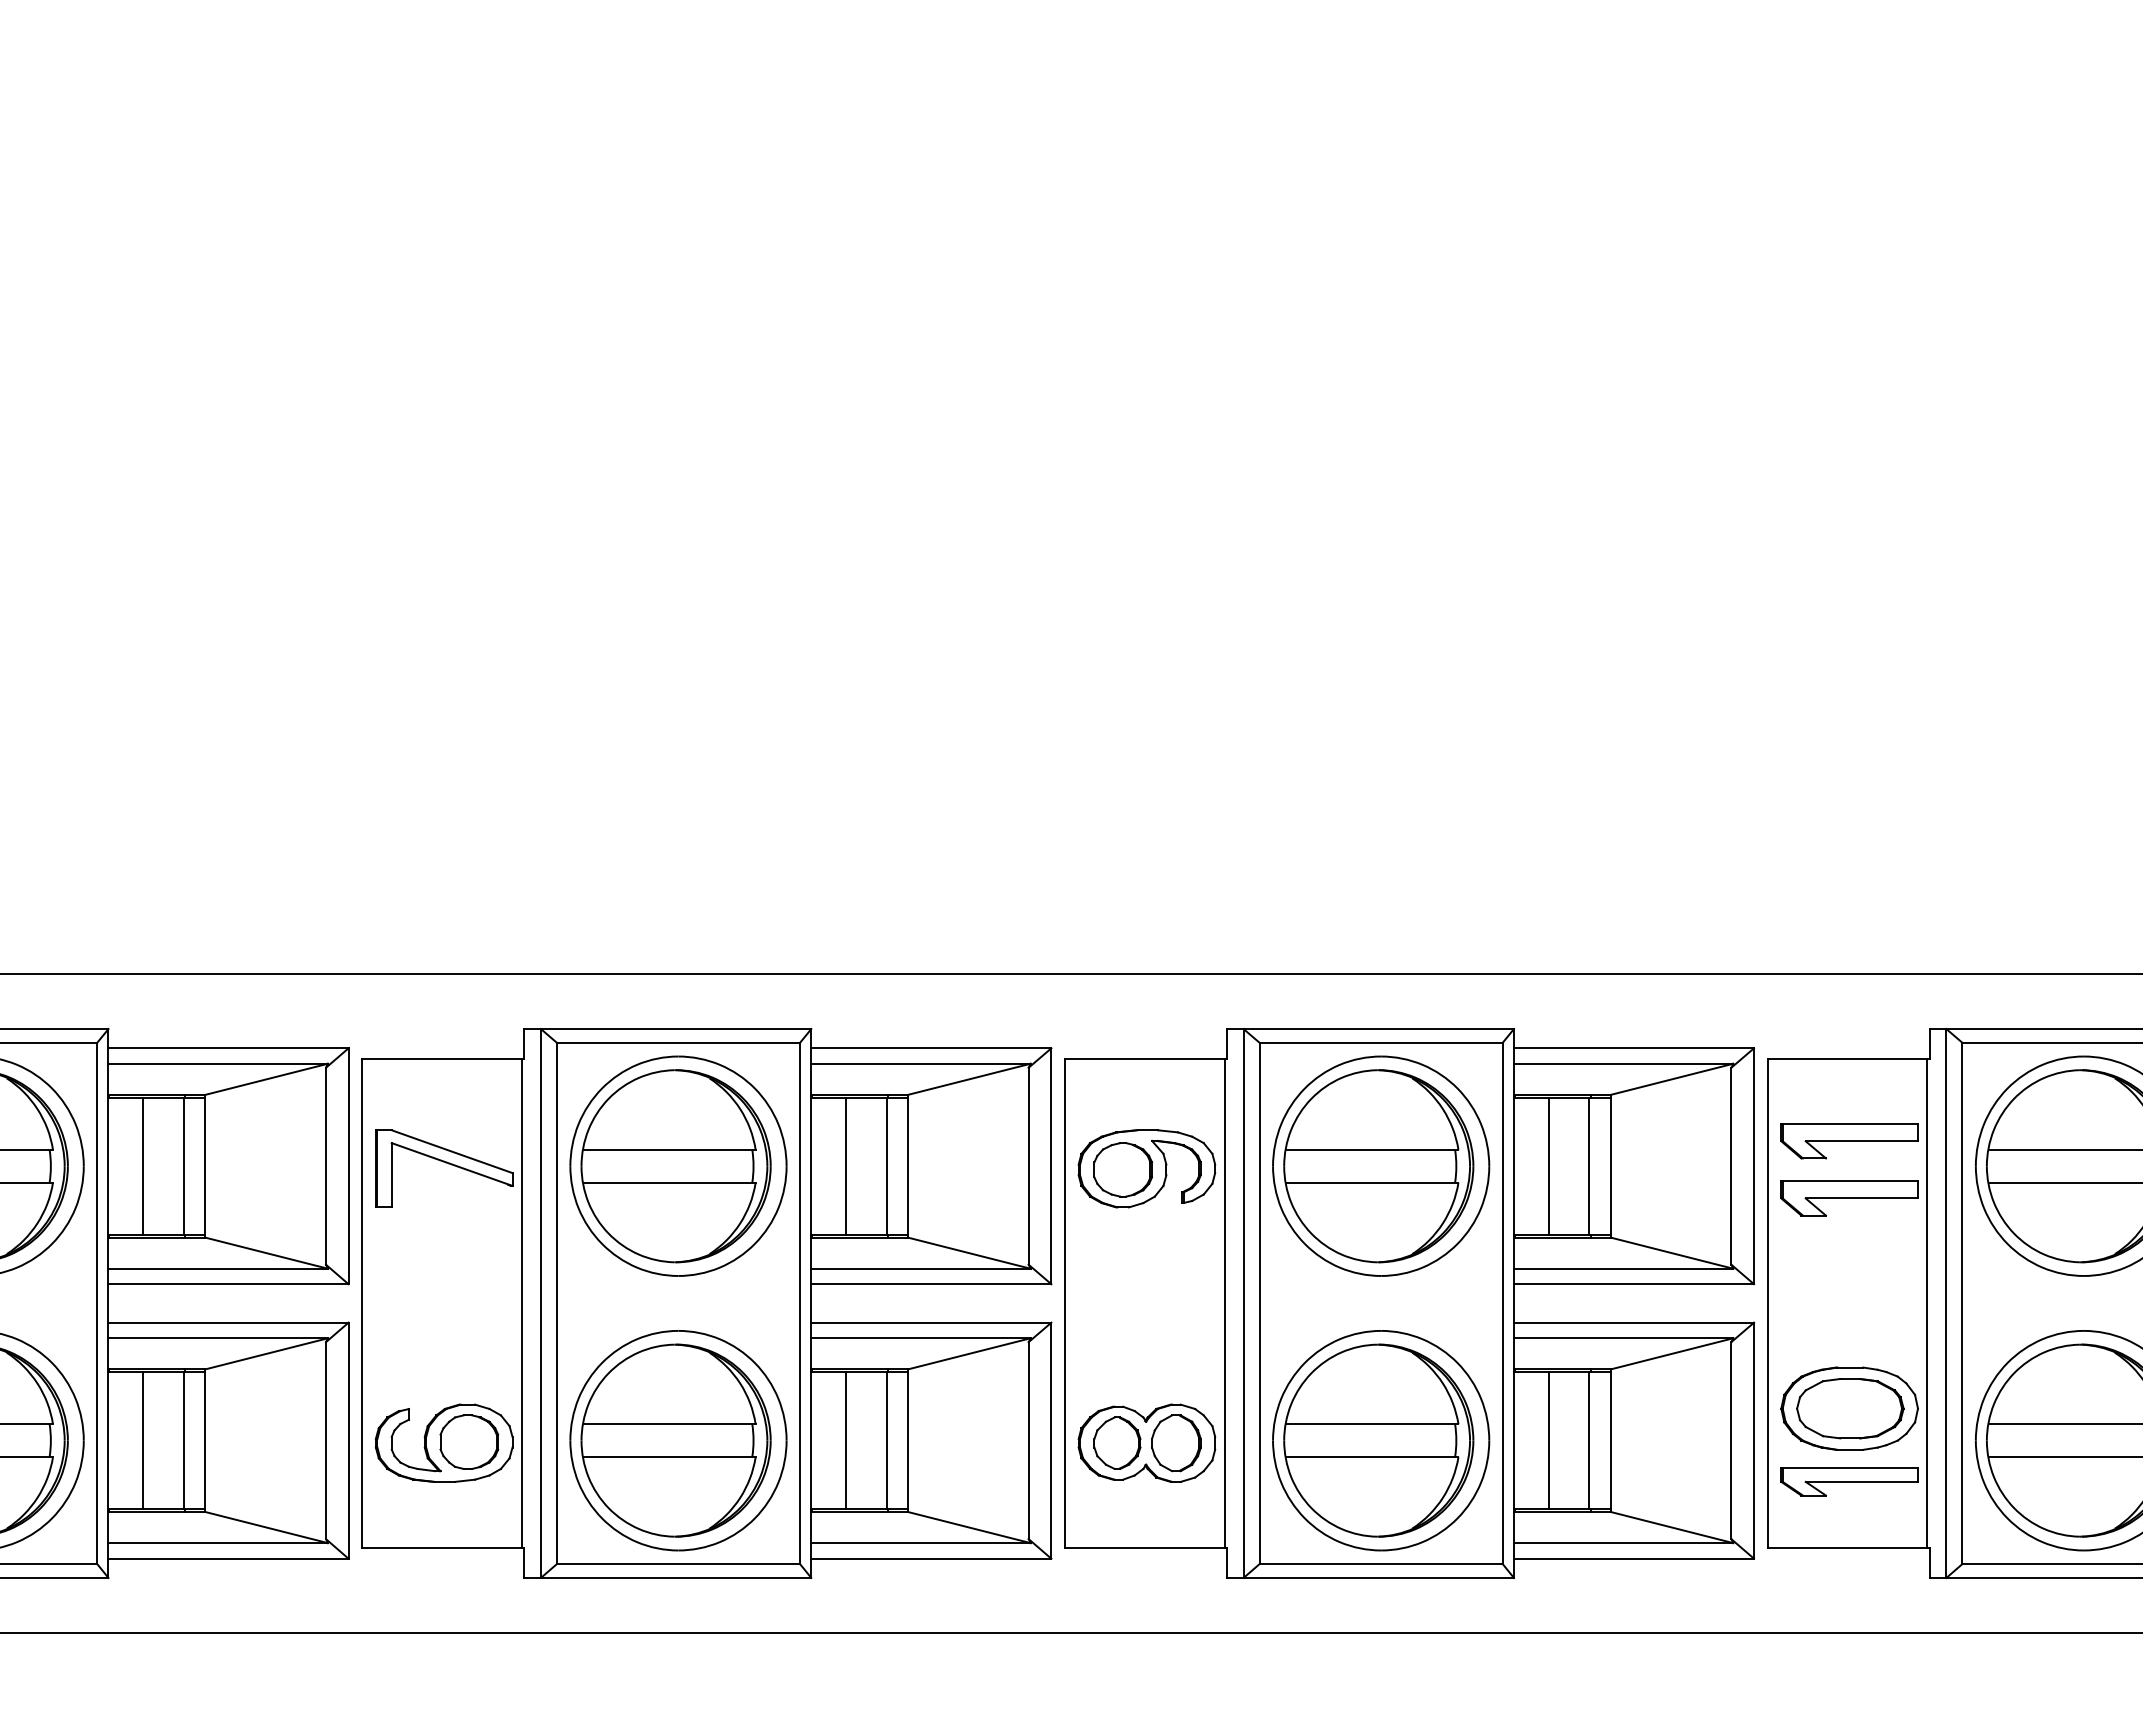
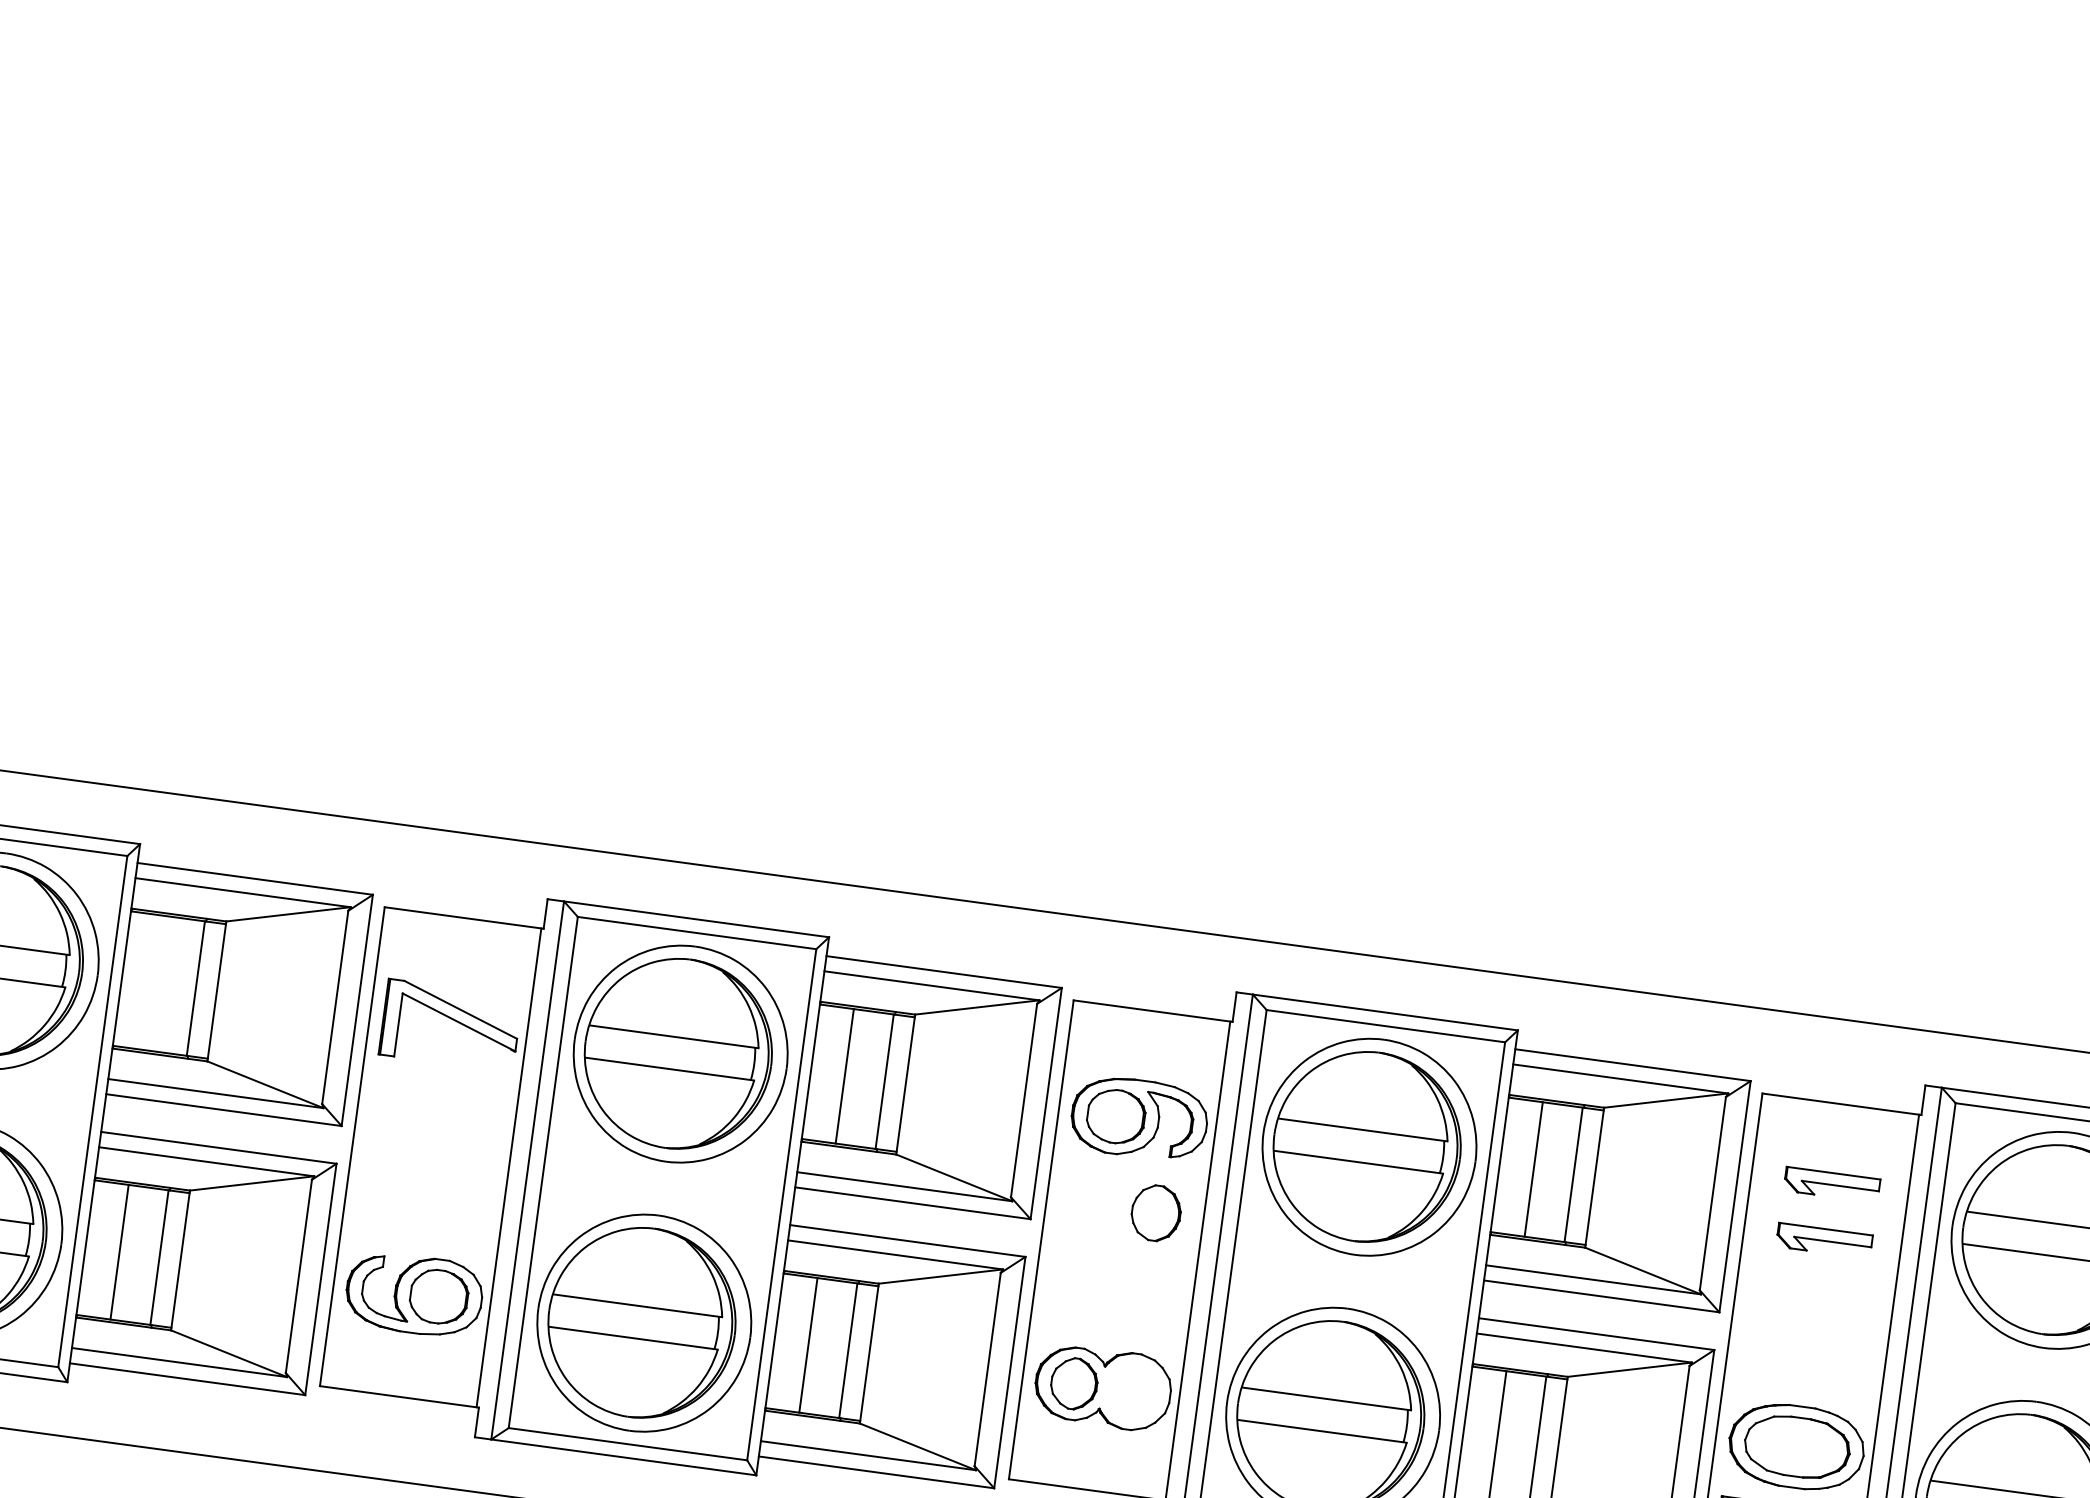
part: (1849, 1141) -> (1831, 1185), size x0.7
line: (143, 1165) -> (156, 982), removed
part: (1849, 1198) -> (1824, 1240), size x0.7
part: (1176, 1443) -> (1156, 1213), moved

